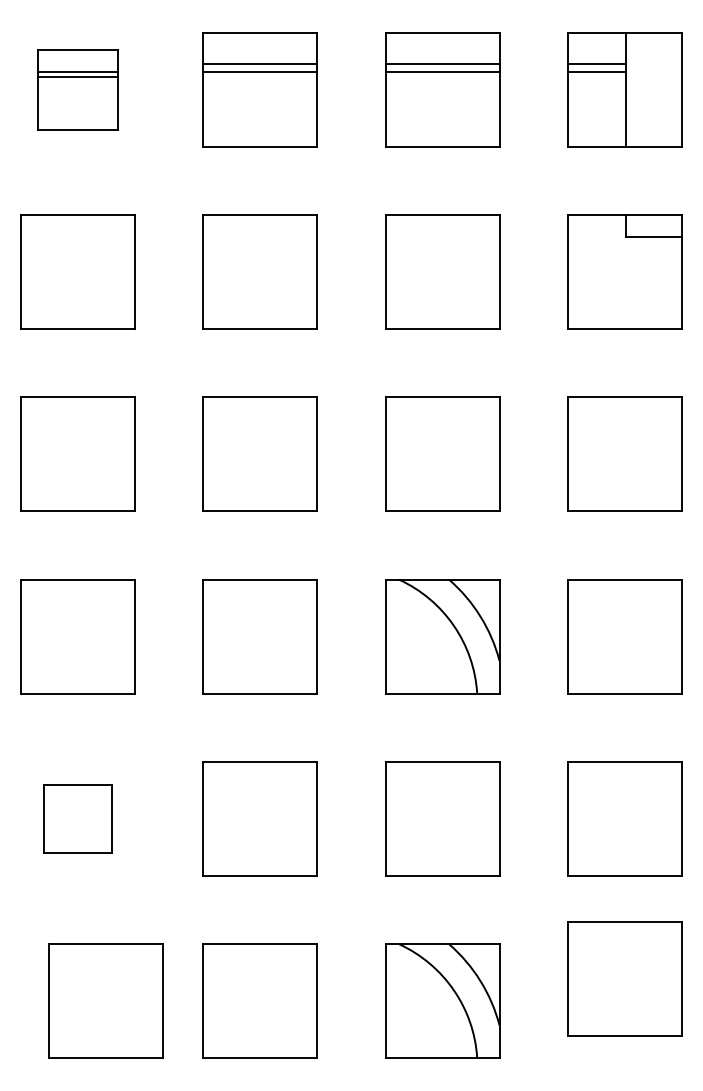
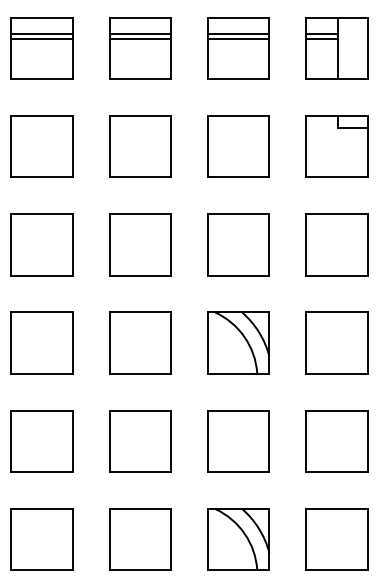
part: (76, 90) -> (41, 48), size x1.43
part: (76, 819) -> (41, 441), size x1.67
part: (624, 978) -> (336, 539), moved
part: (104, 1000) -> (41, 539), moved

